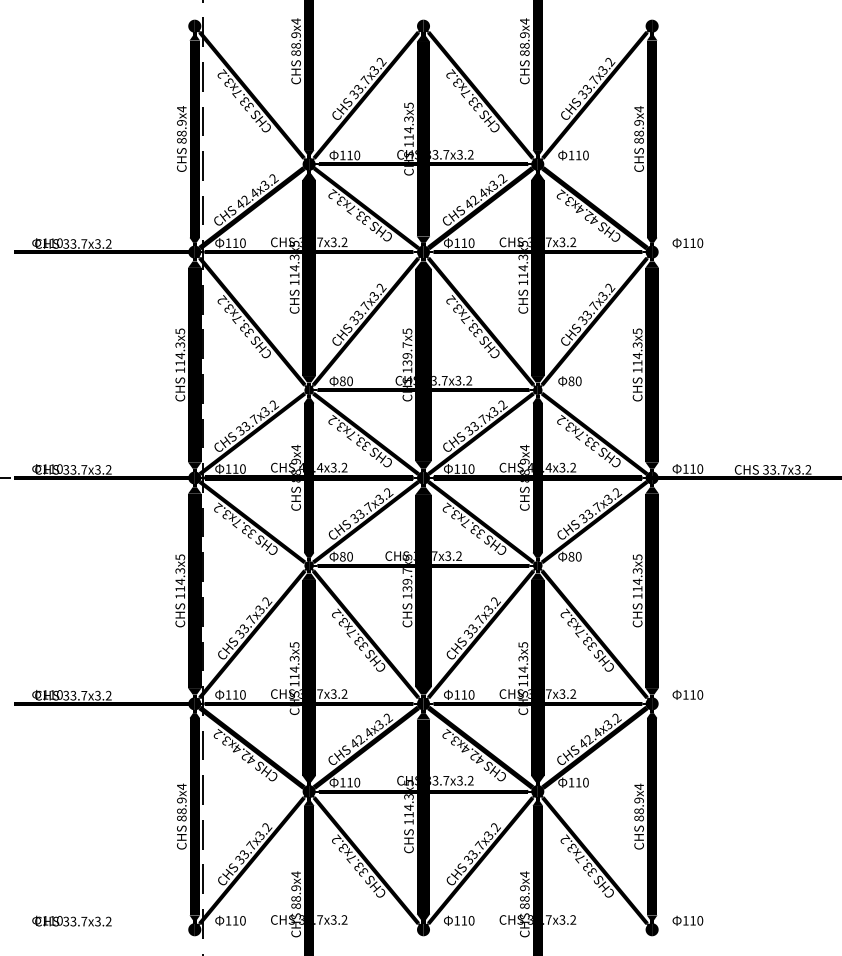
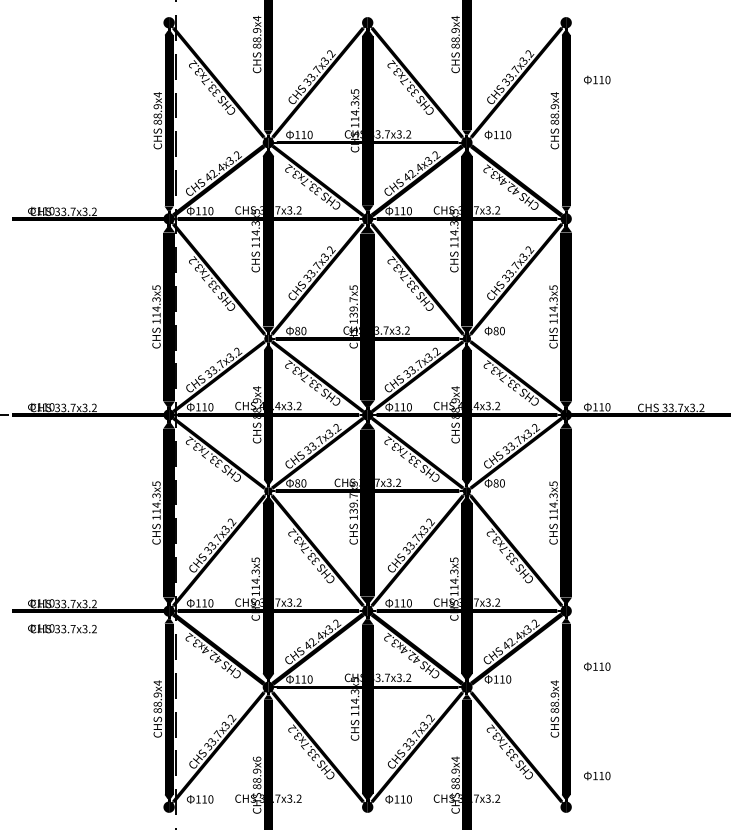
text: (687, 243) -> (596, 80), moved
text: (687, 694) -> (596, 666), moved
text: (295, 874) -> (256, 759), 88.9x4 -> 88.9x6
text: (71, 920) -> (62, 628), moved
text: (687, 920) -> (596, 775), moved

